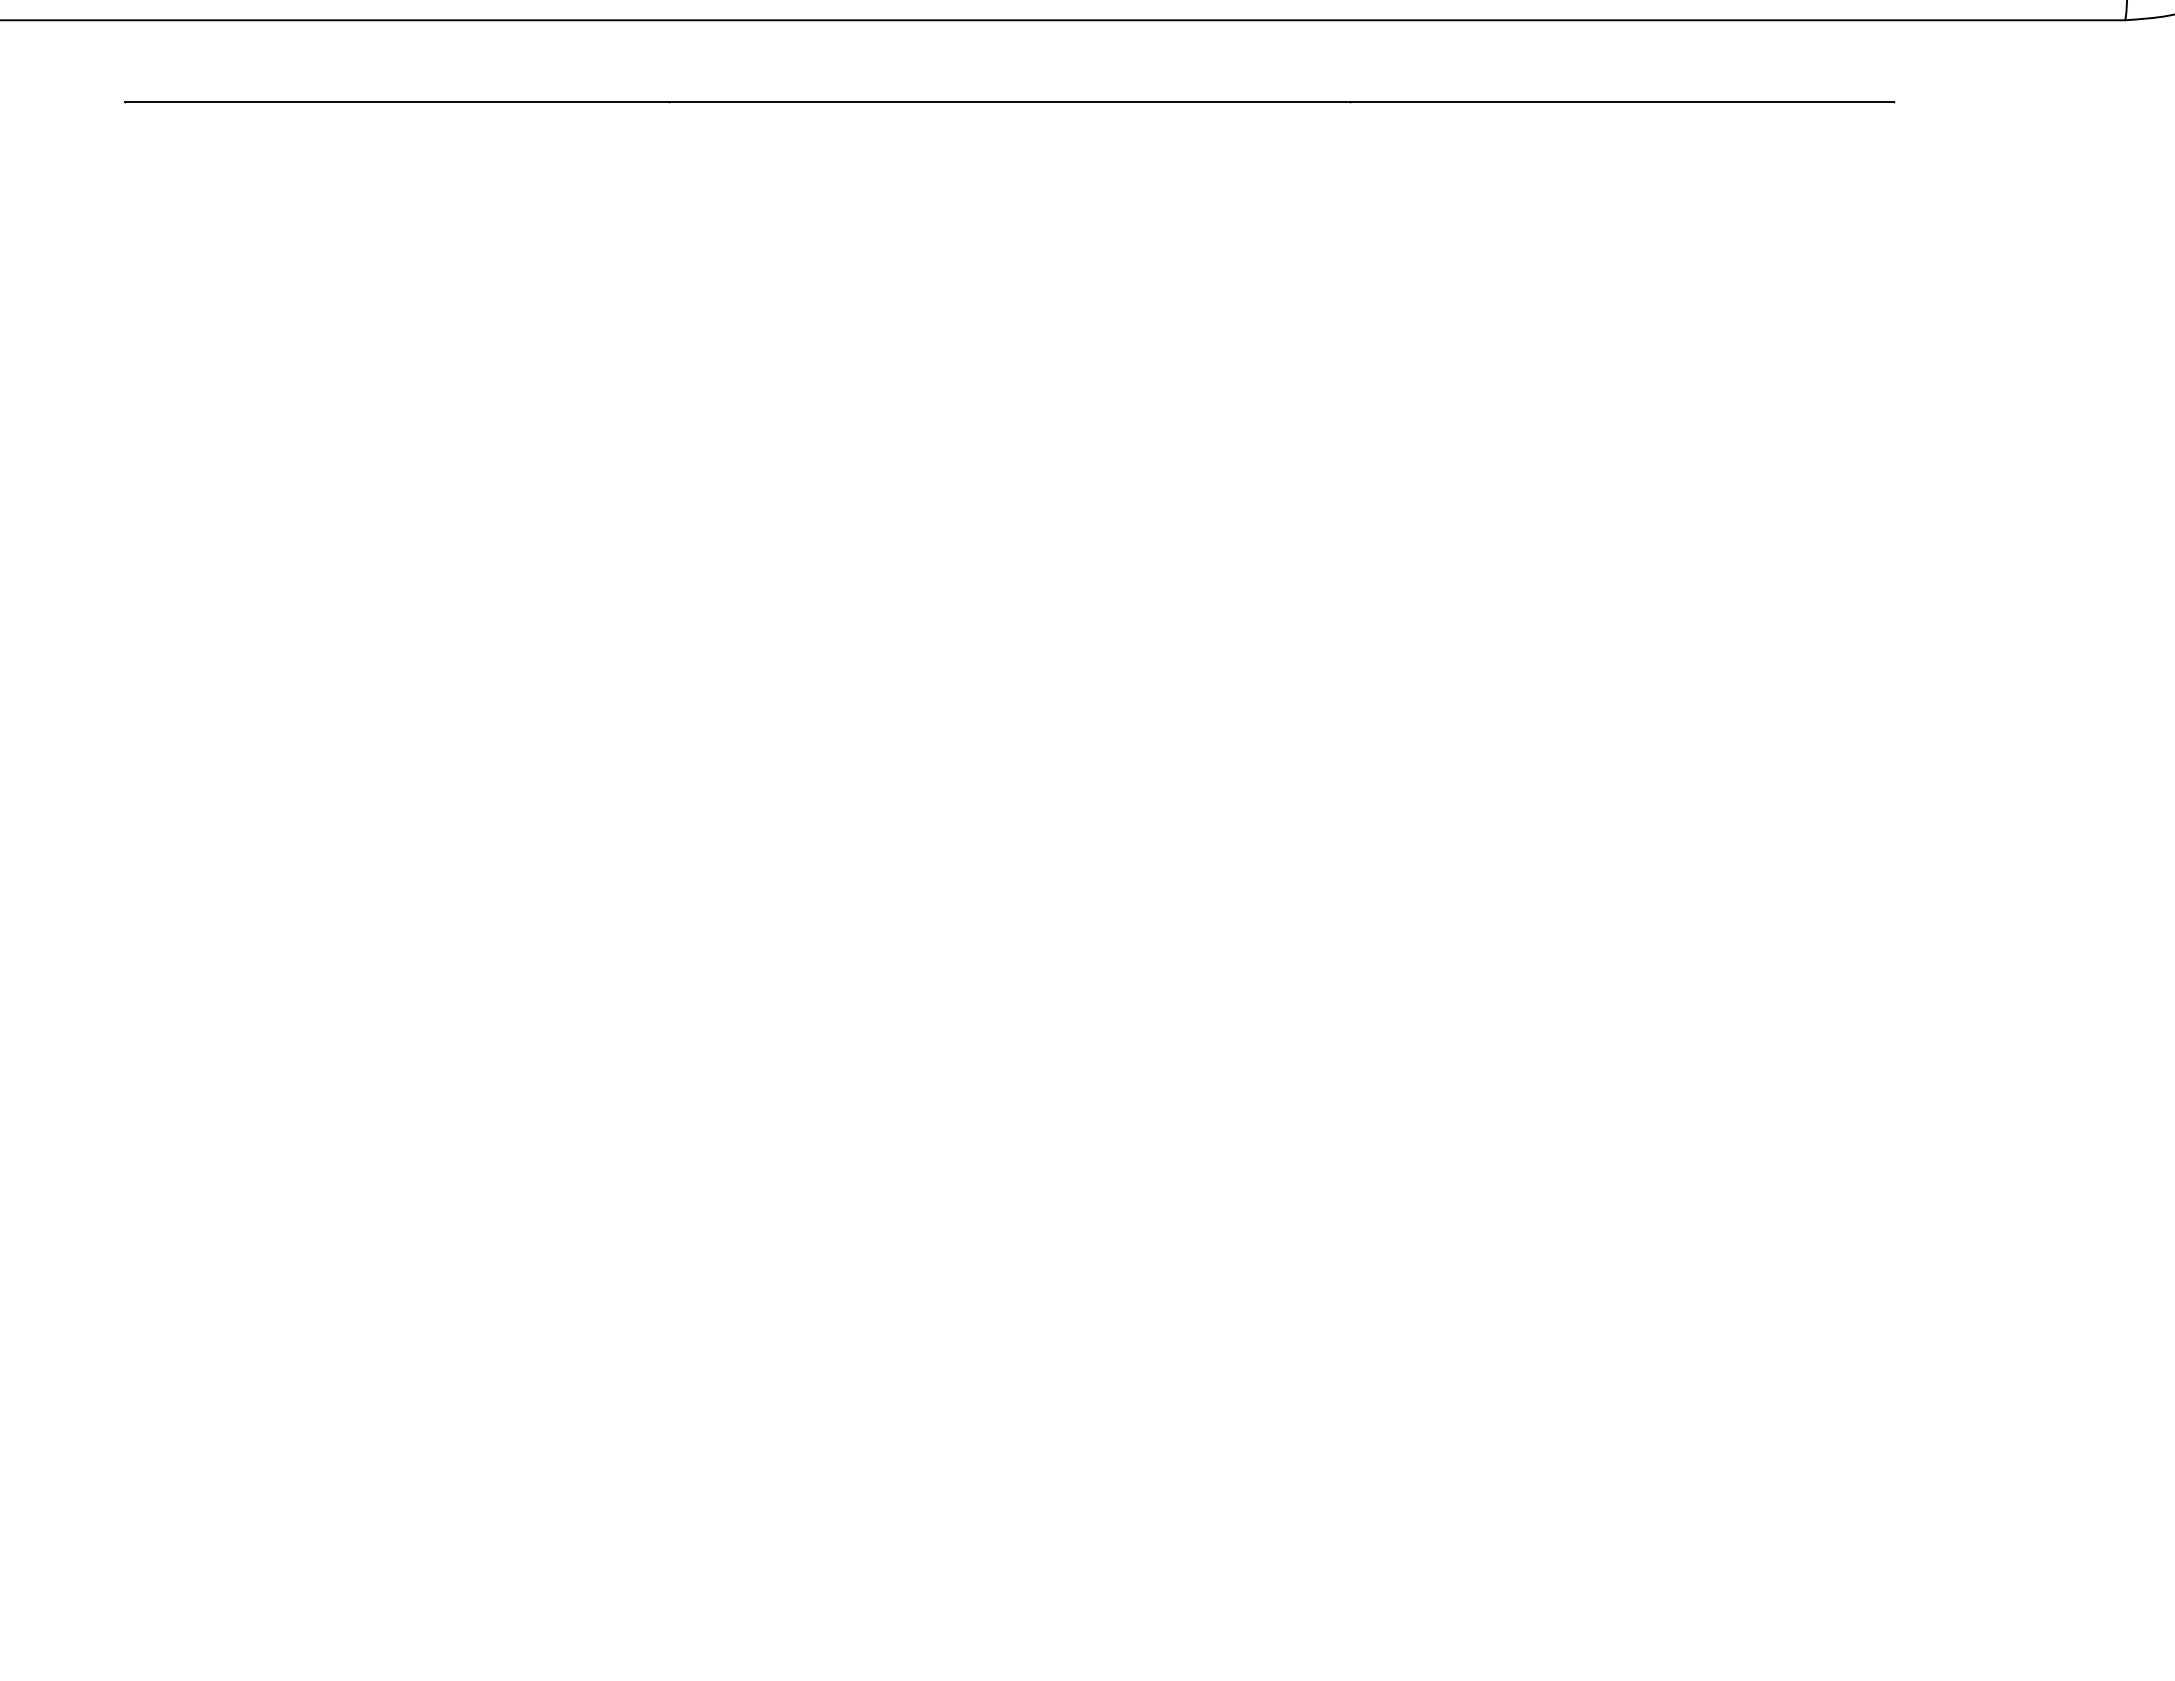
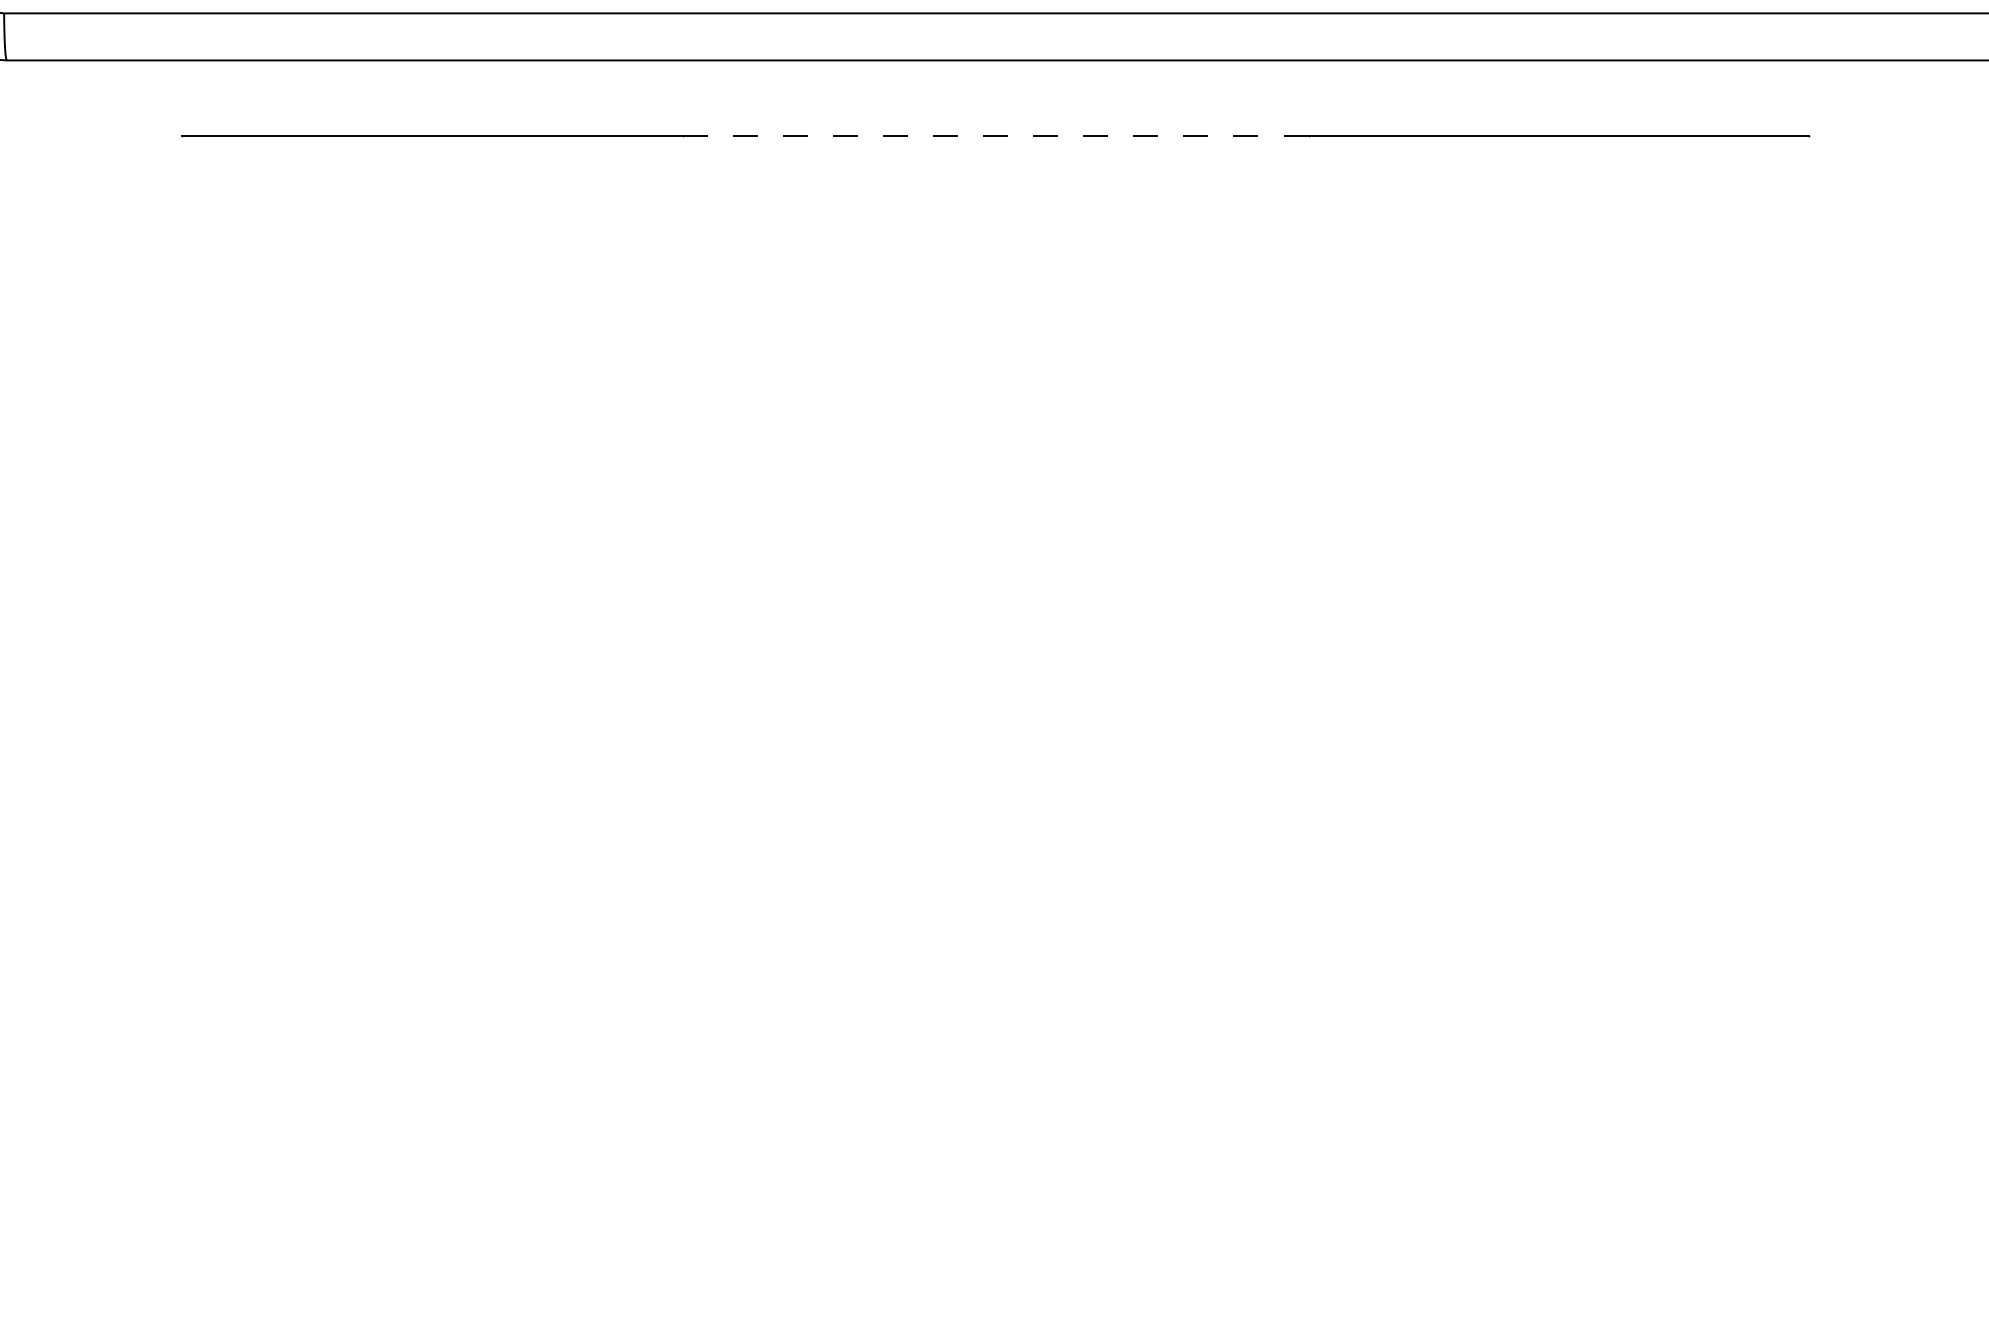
line: (1010, 101) -> (996, 135), solid -> dashed

